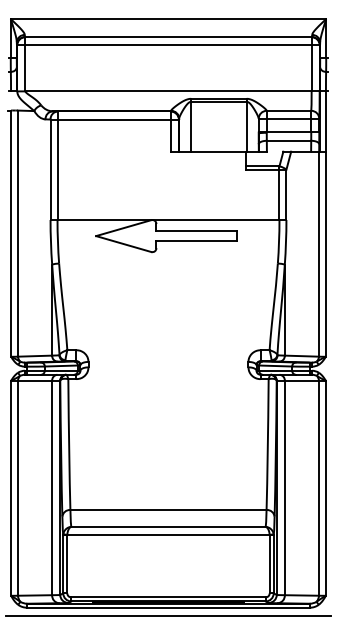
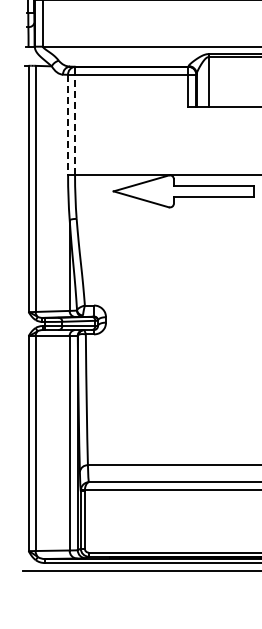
line: (57, 169) -> (75, 124), solid -> dashed
line: (50, 170) -> (68, 125), solid -> dashed

